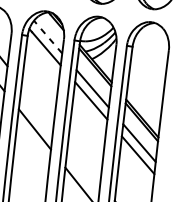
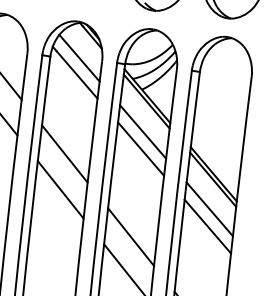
line: (48, 37) -> (79, 58), dashed -> solid
line: (37, 103) -> (64, 153), added
line: (84, 162) -> (131, 236), added

